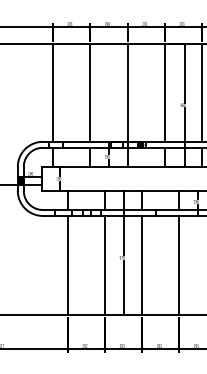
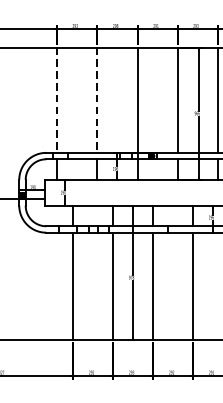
line: (52, 92) -> (56, 99), solid -> dashed
line: (89, 92) -> (96, 99), solid -> dashed

